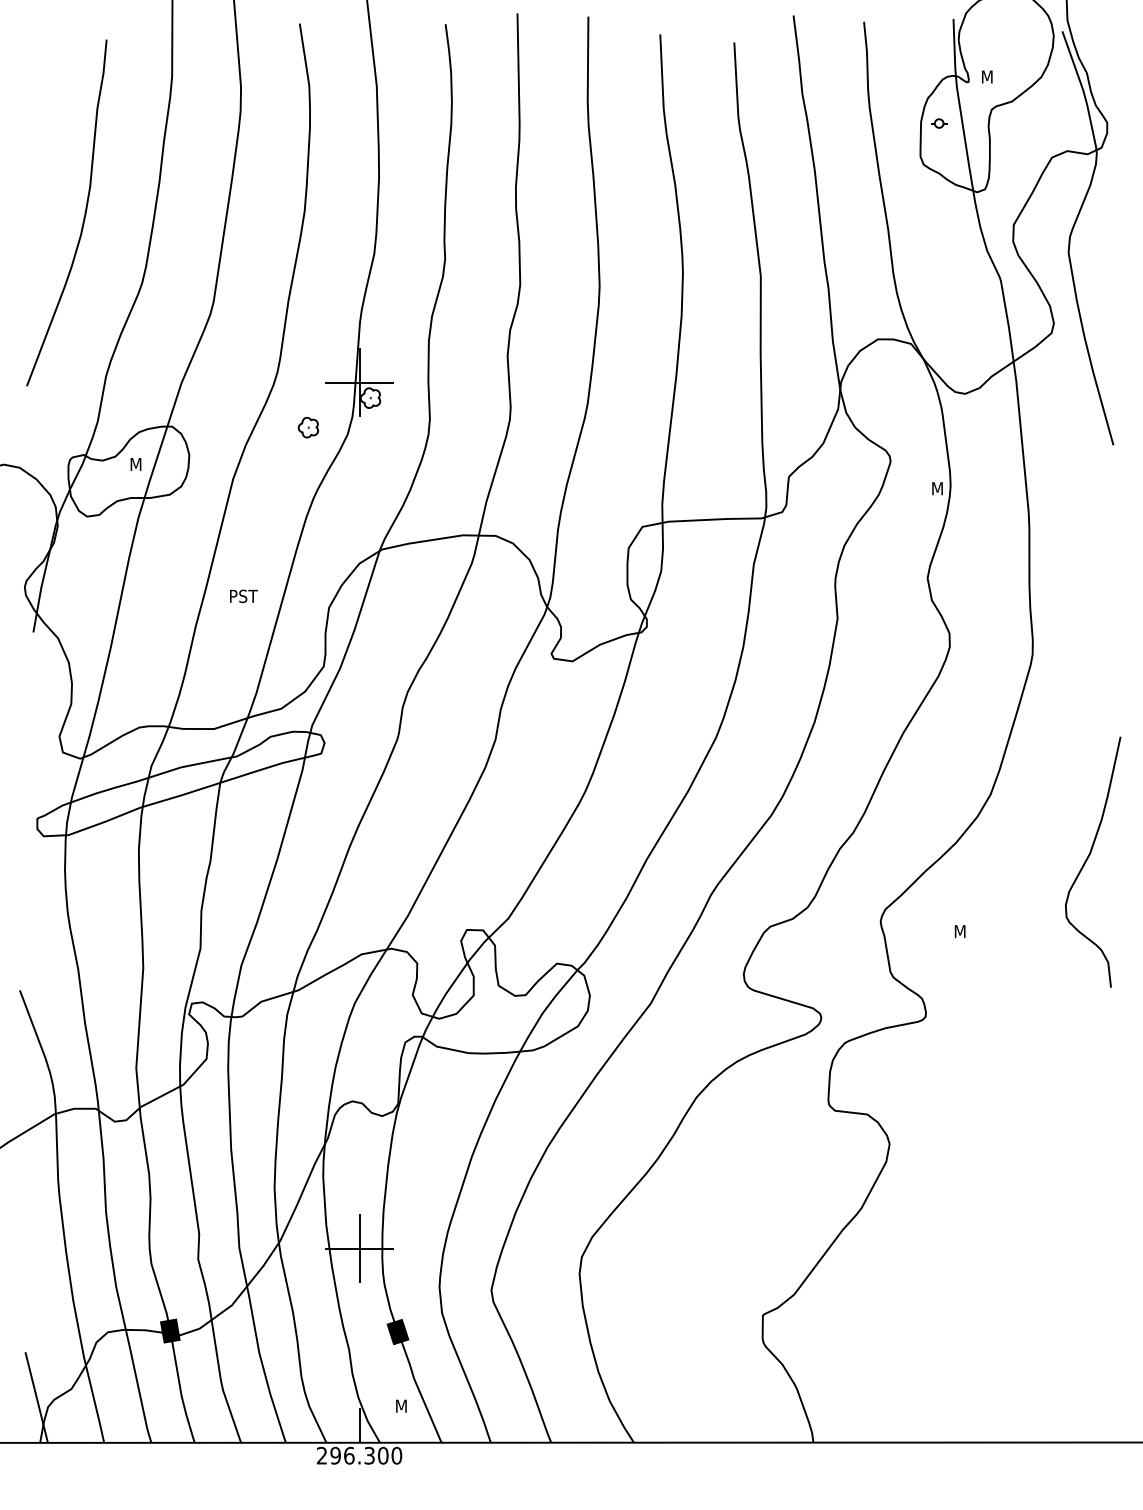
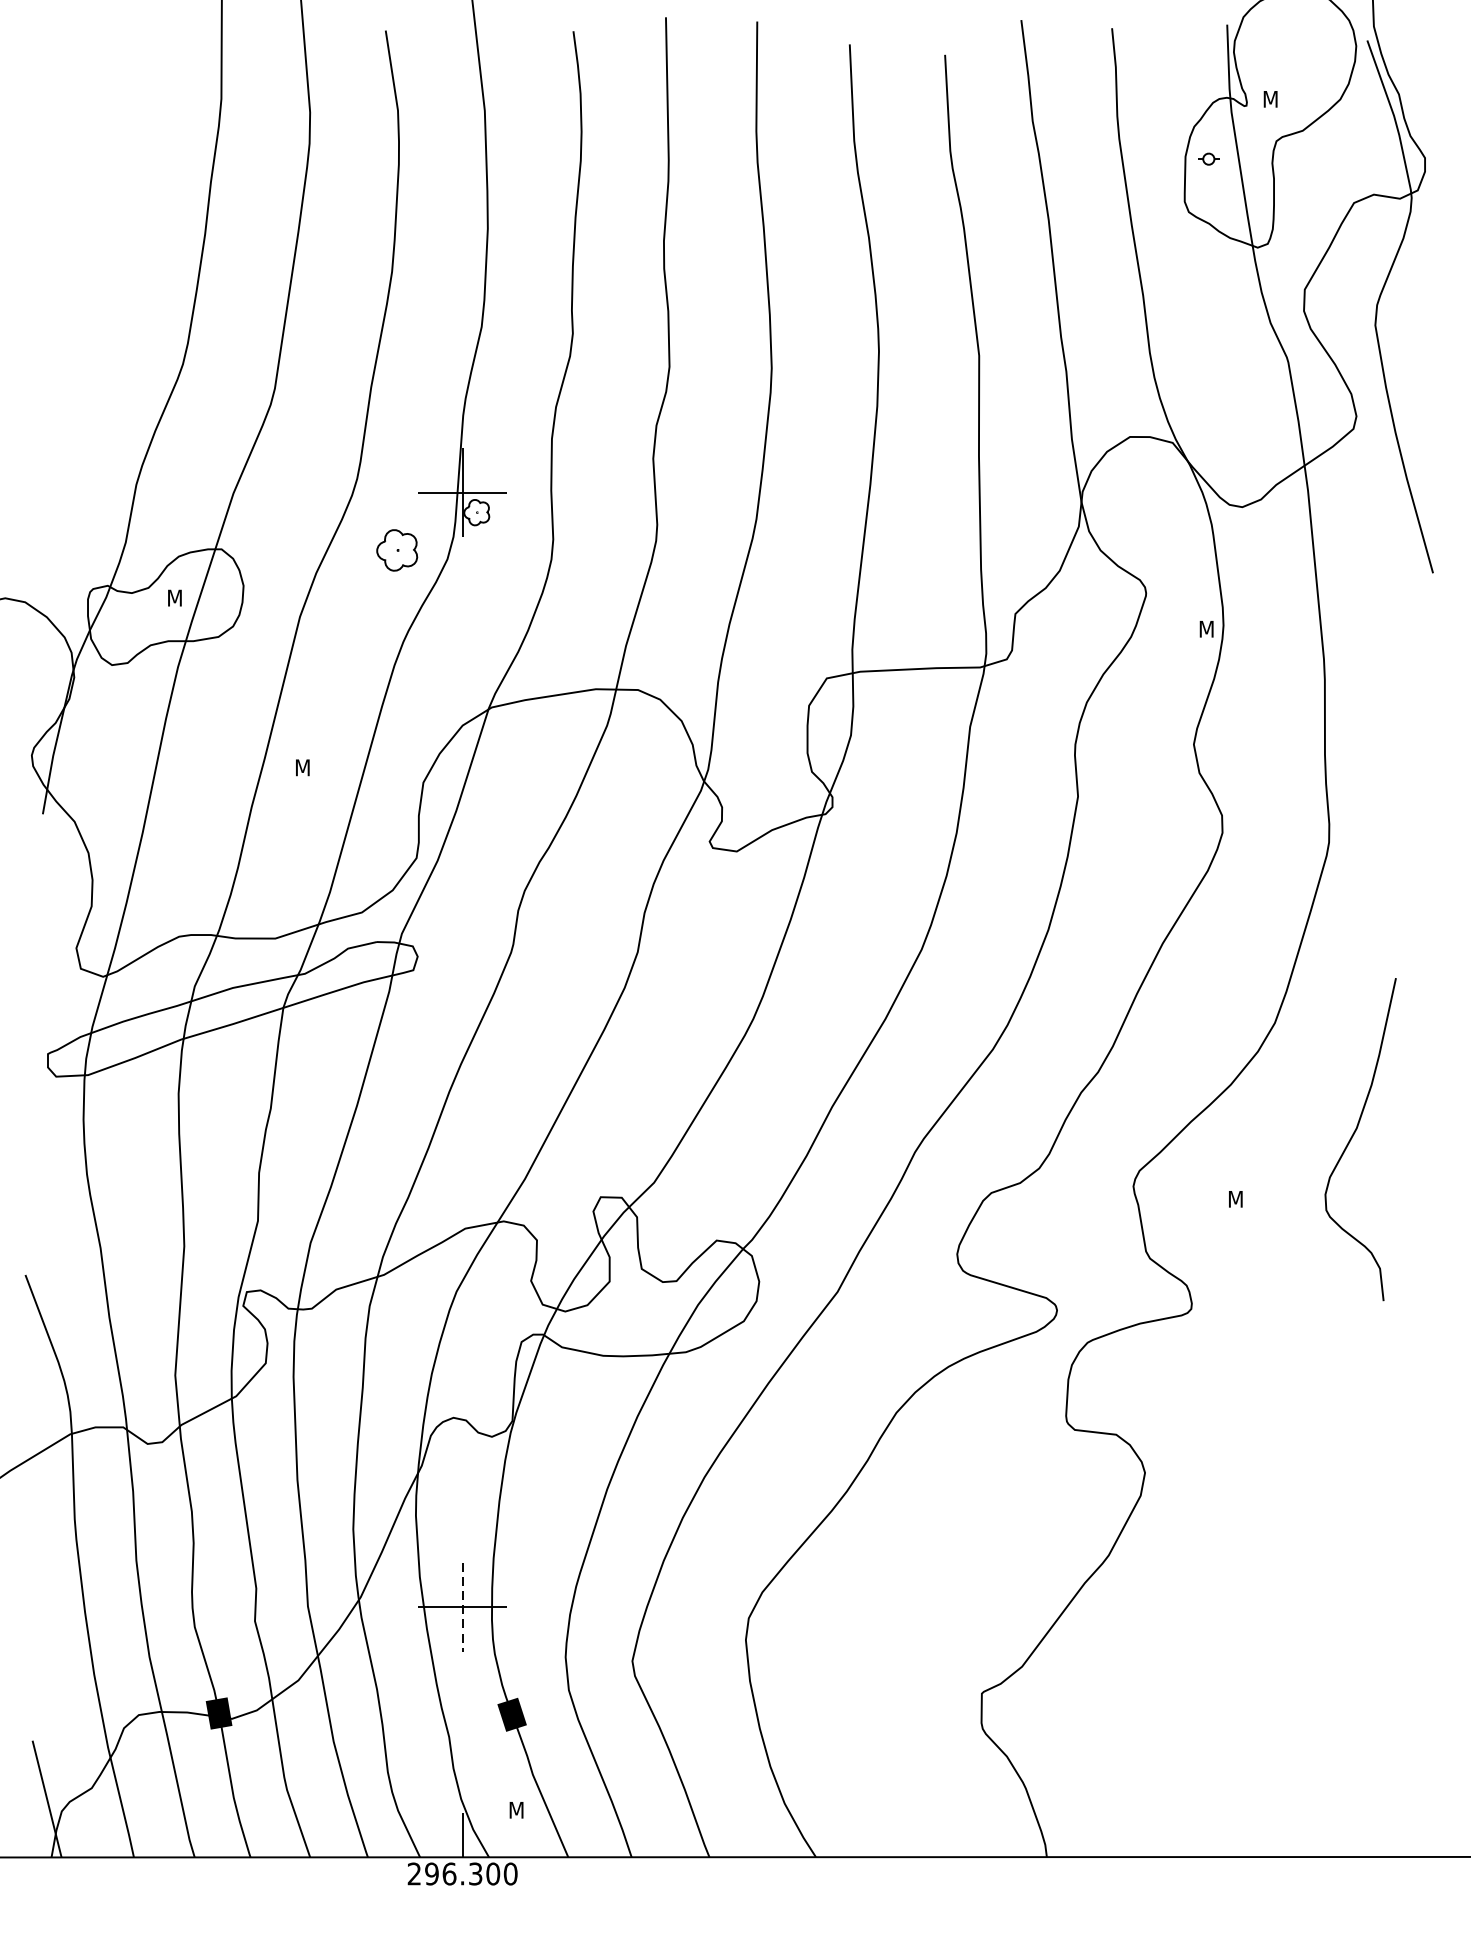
curve: (83, 217) -> (107, 280), removed
part: (307, 427) -> (395, 550), size x1.6
text: (244, 595) -> (314, 766), PST -> M
curve: (1088, 858) -> (1354, 1134), moved
line: (359, 1248) -> (462, 1607), solid -> dashed

